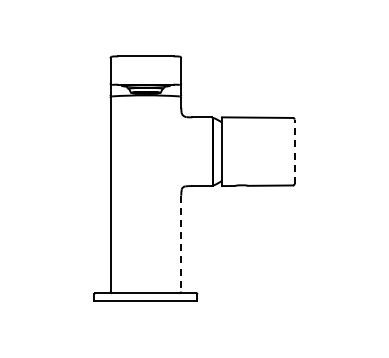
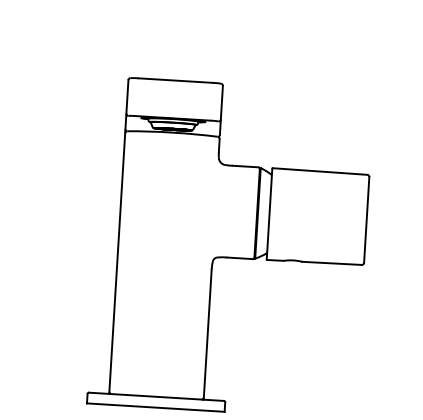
line: (294, 151) -> (366, 219), dashed -> solid
line: (181, 244) -> (208, 334), dashed -> solid

